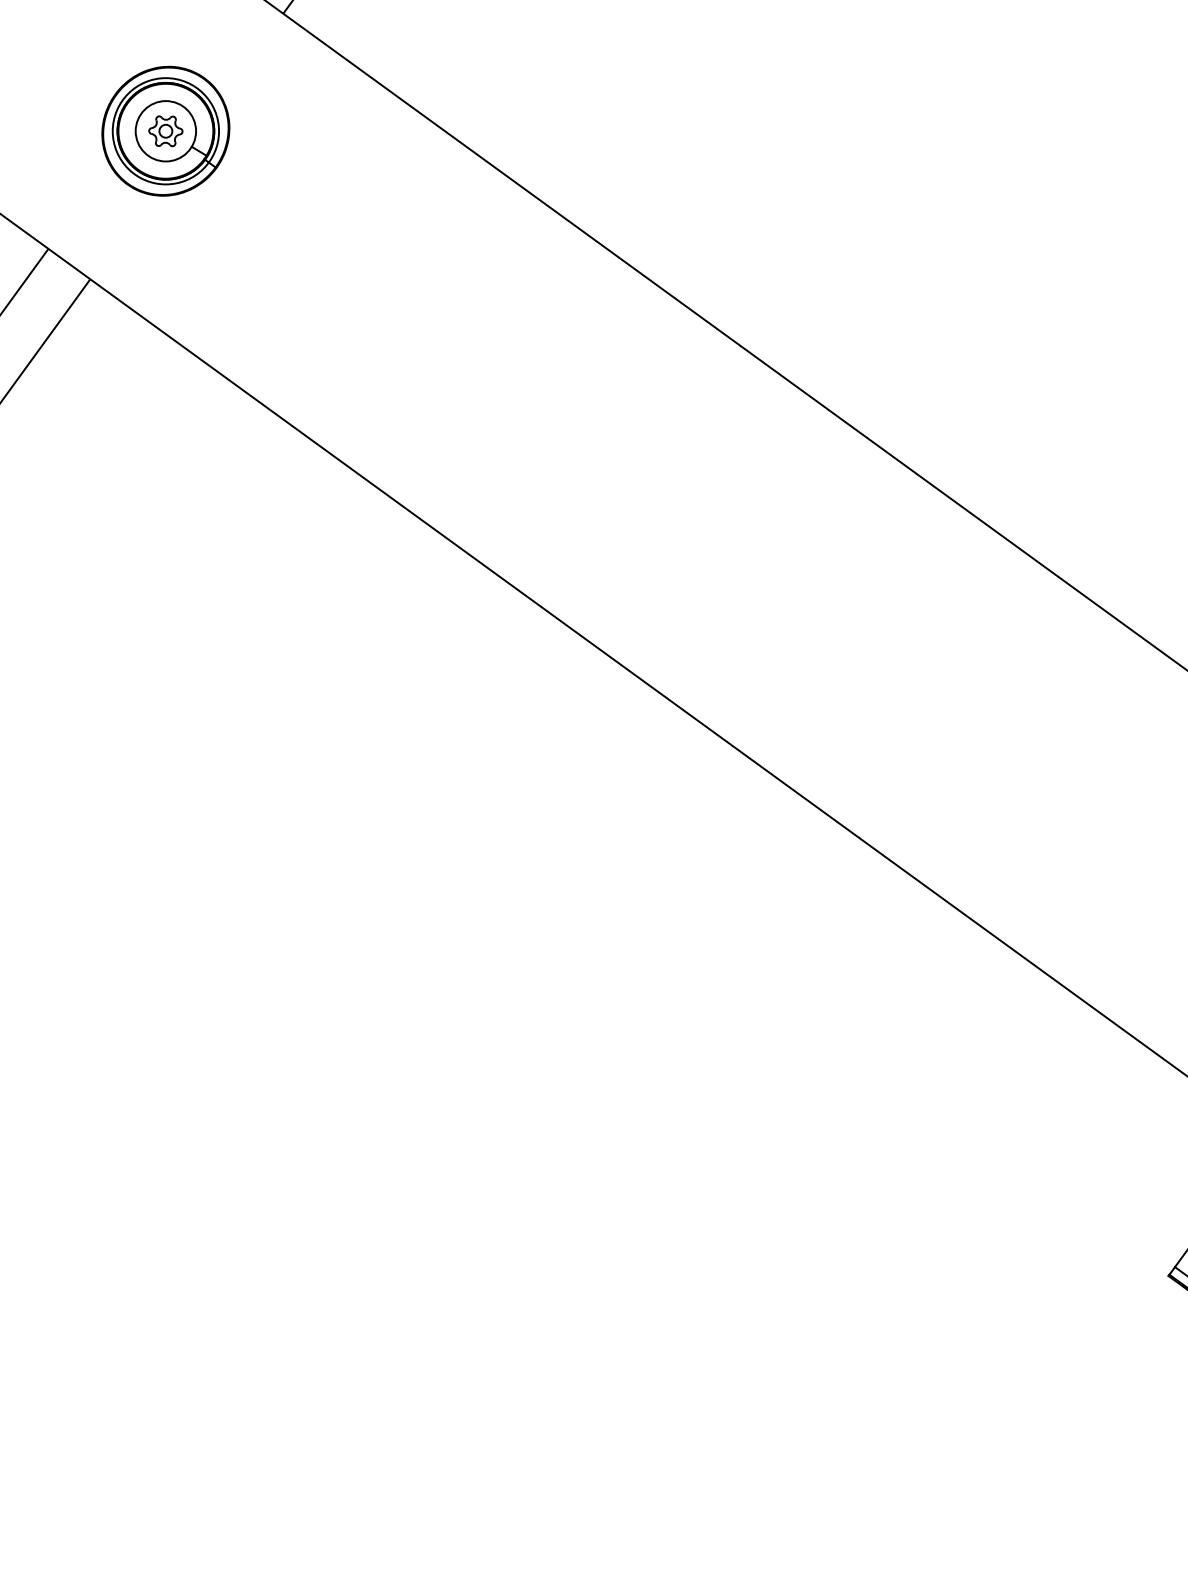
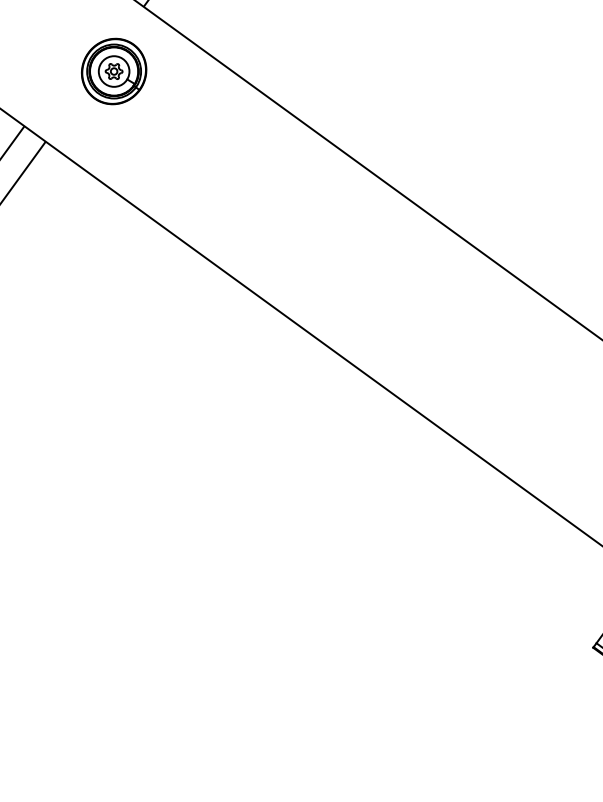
part: (166, 131) -> (114, 71), moved

